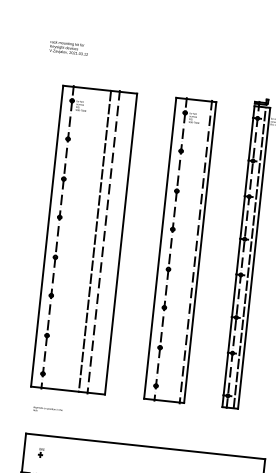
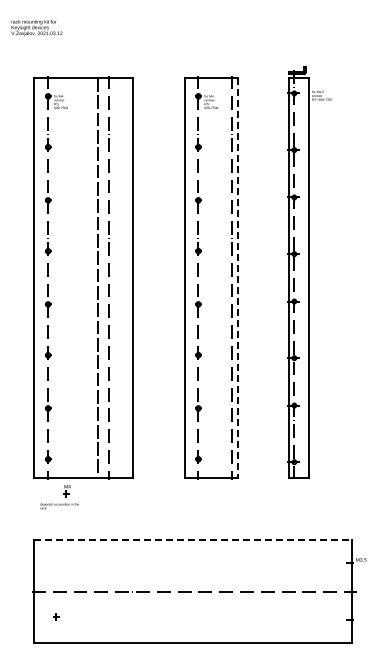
line: (200, 252) -> (237, 277), solid -> dashed
line: (249, 257) -> (303, 277), removed
line: (145, 446) -> (193, 540), solid -> dashed
part: (40, 452) -> (66, 491), moved

